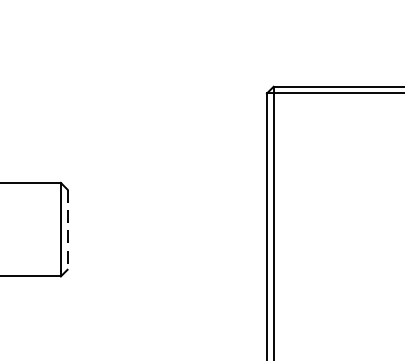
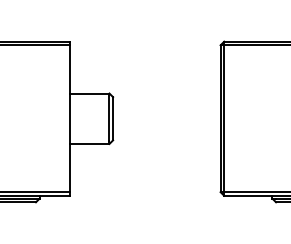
line: (68, 229) -> (113, 118), dashed -> solid

